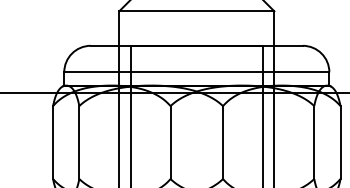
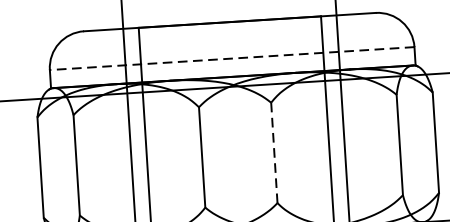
line: (196, 72) -> (231, 58), solid -> dashed
line: (223, 143) -> (275, 154), solid -> dashed

